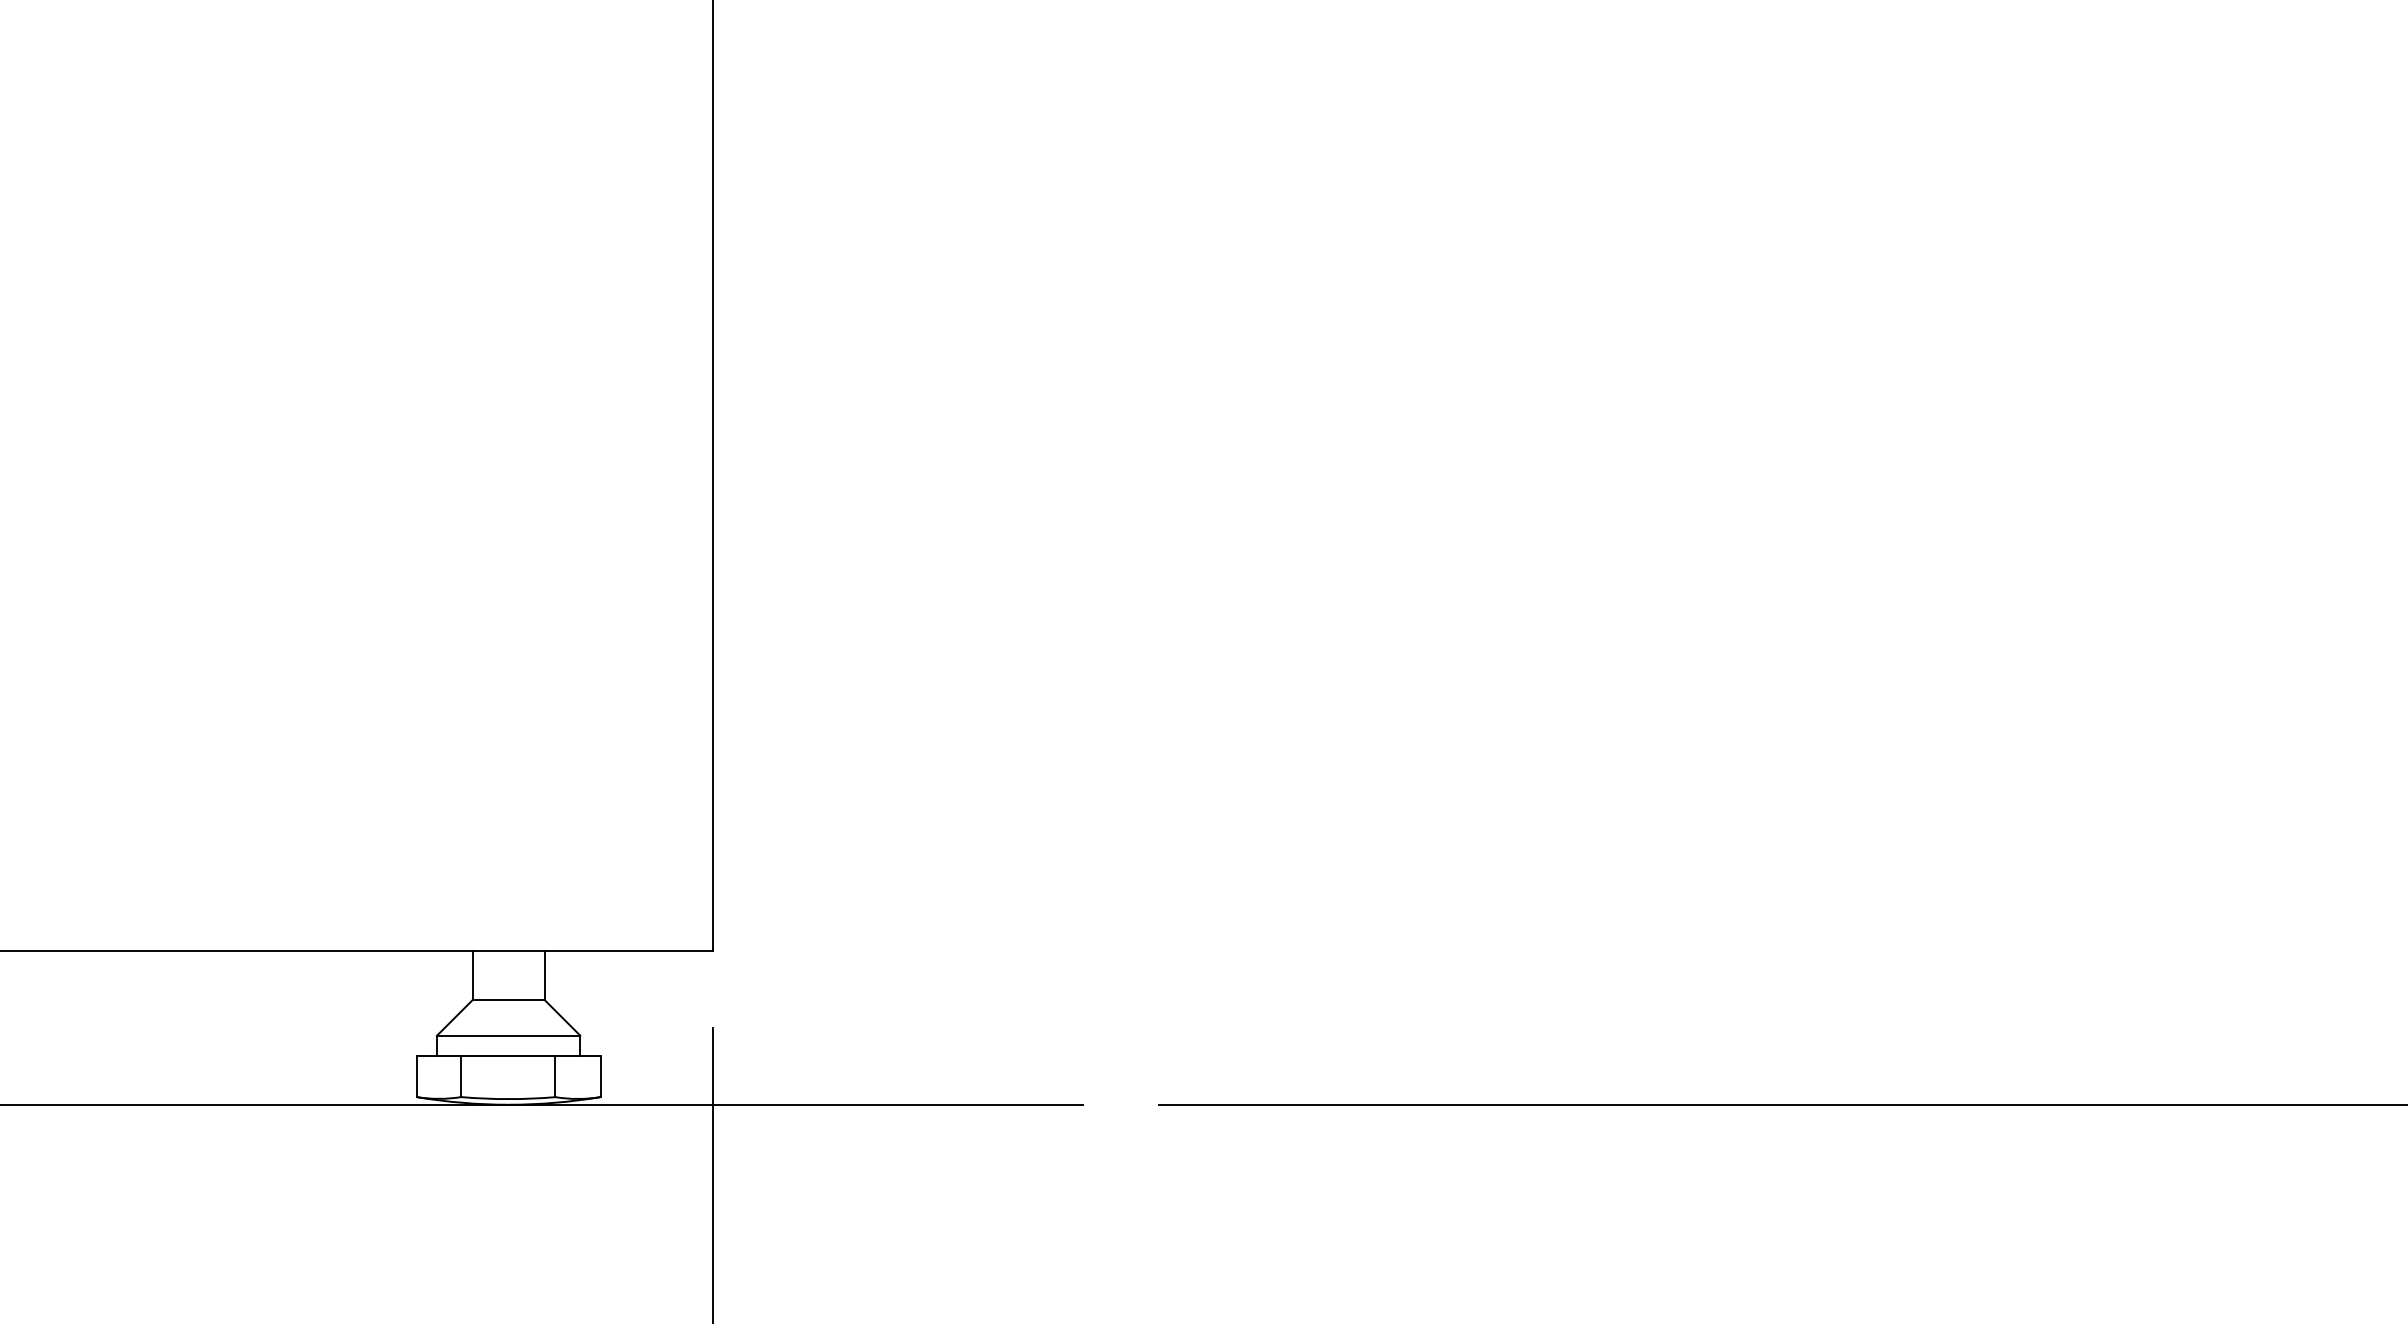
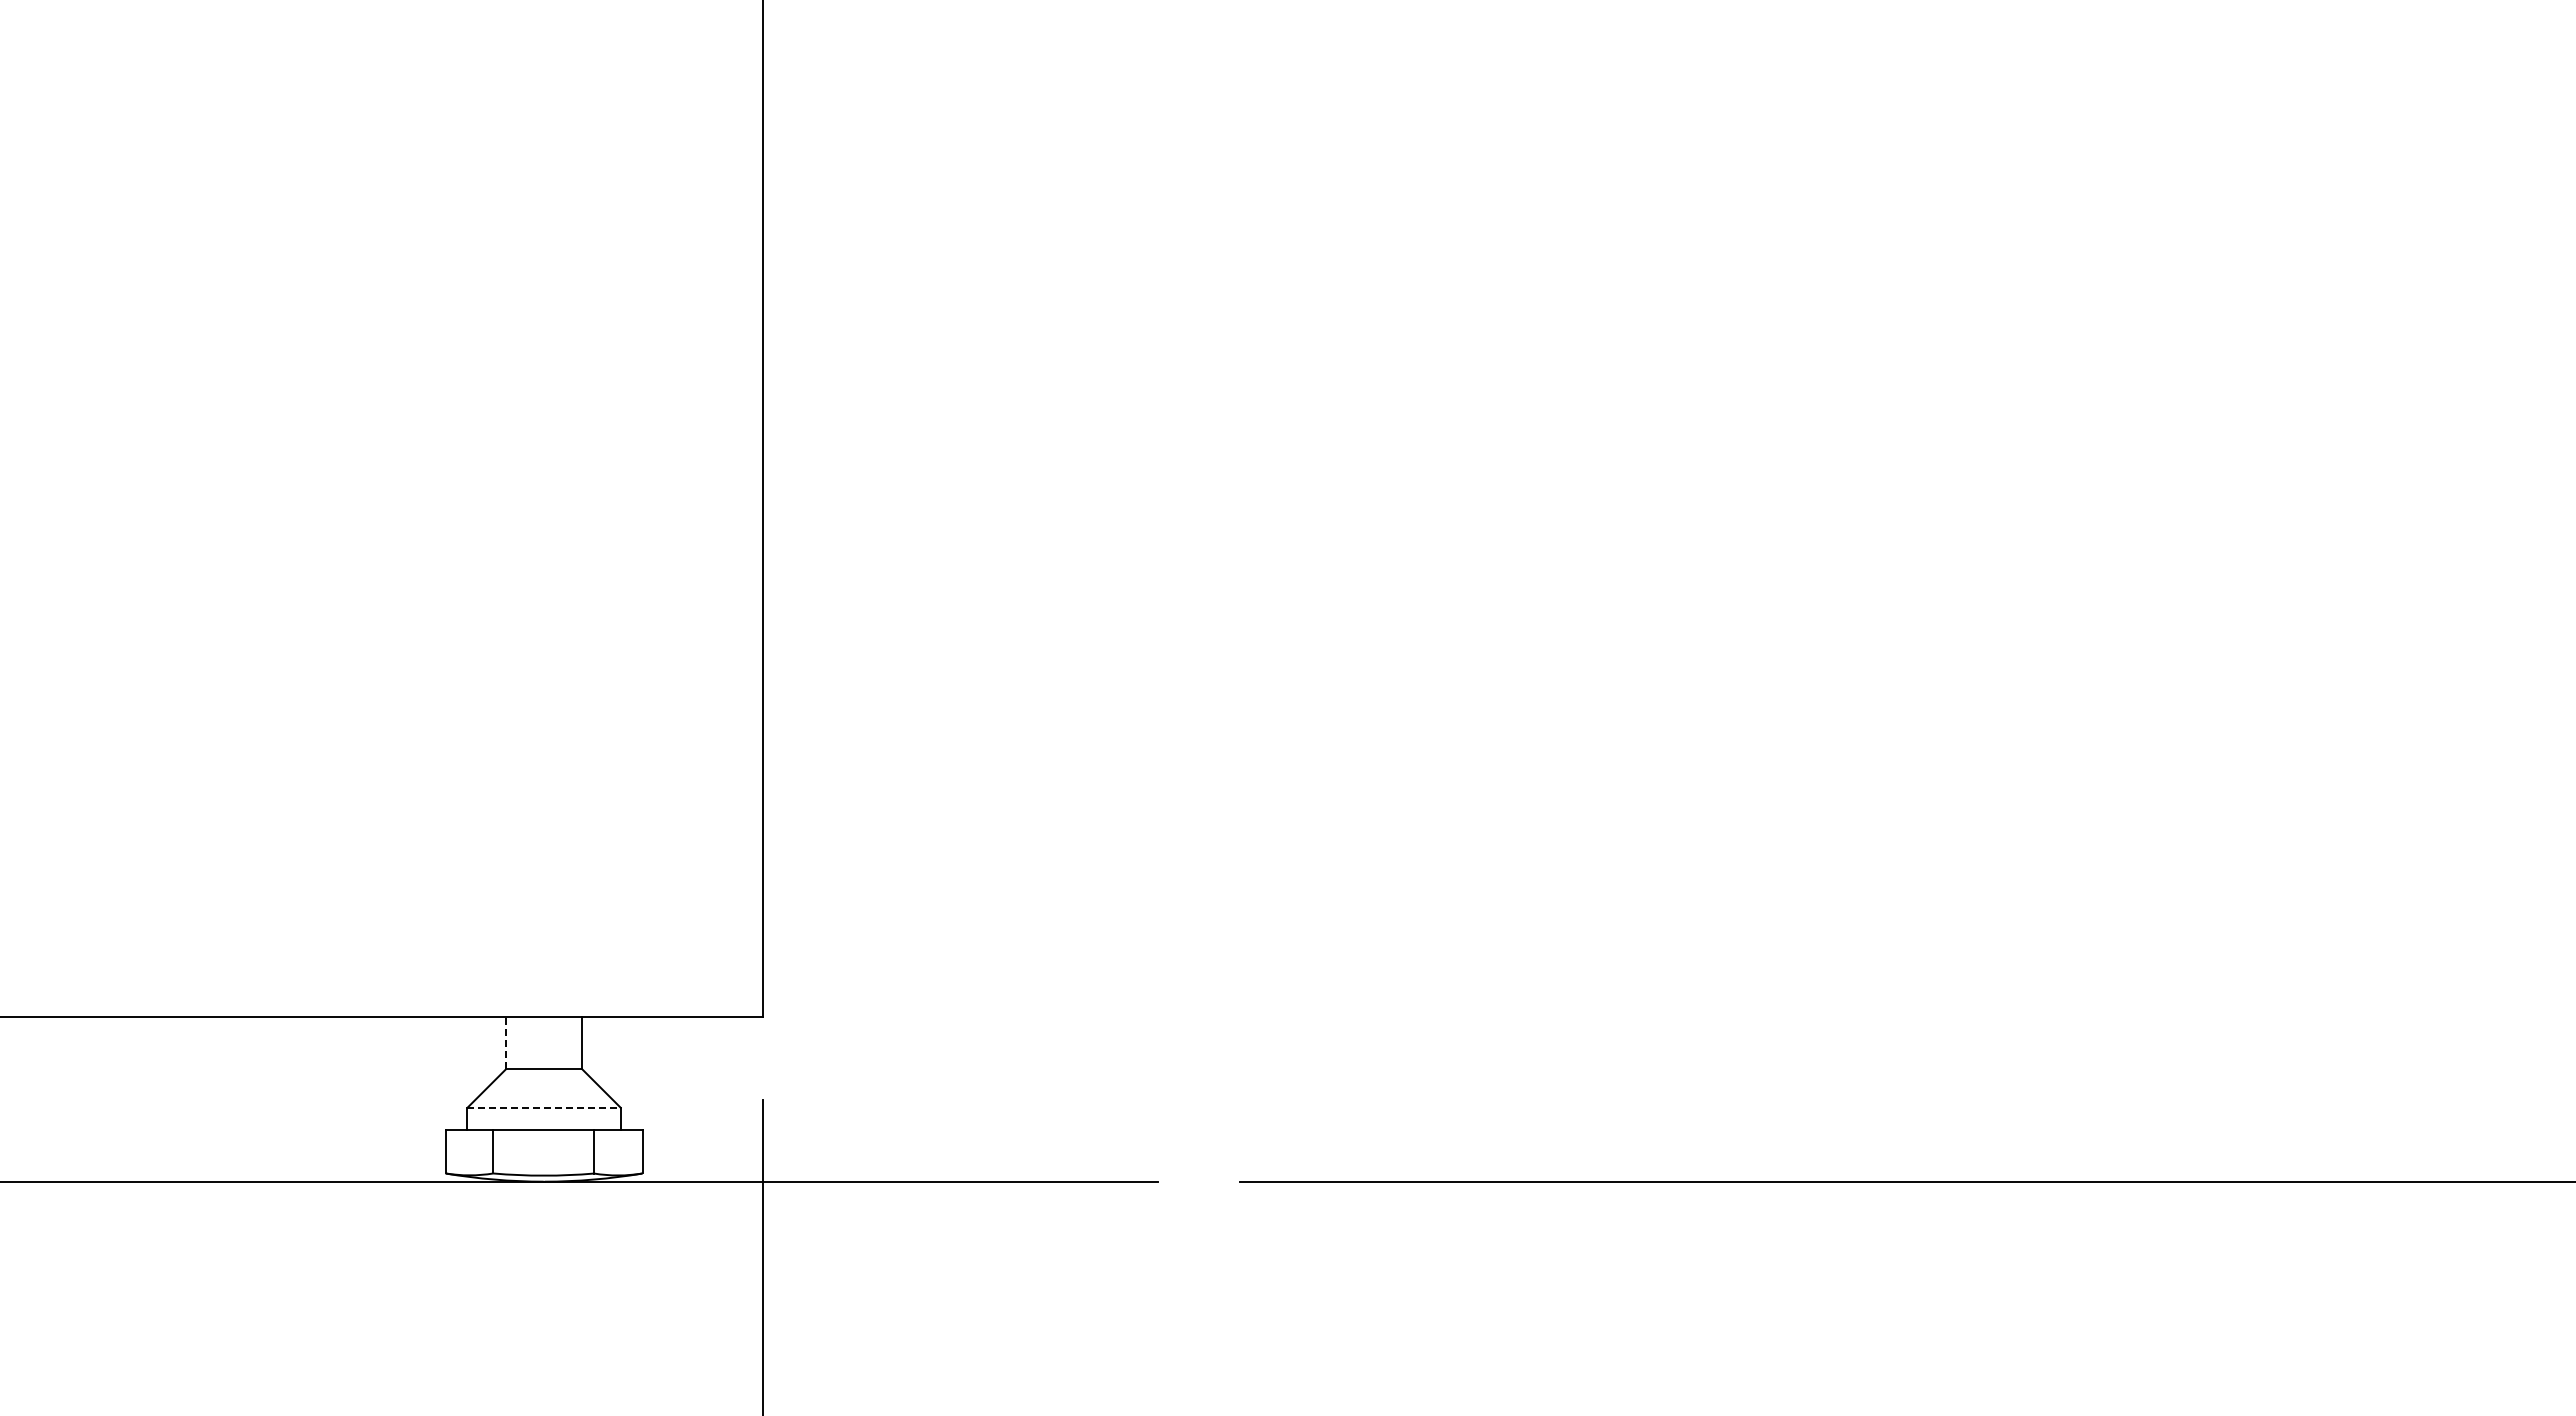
line: (472, 974) -> (505, 1042), solid -> dashed
line: (509, 1035) -> (544, 1107), solid -> dashed

